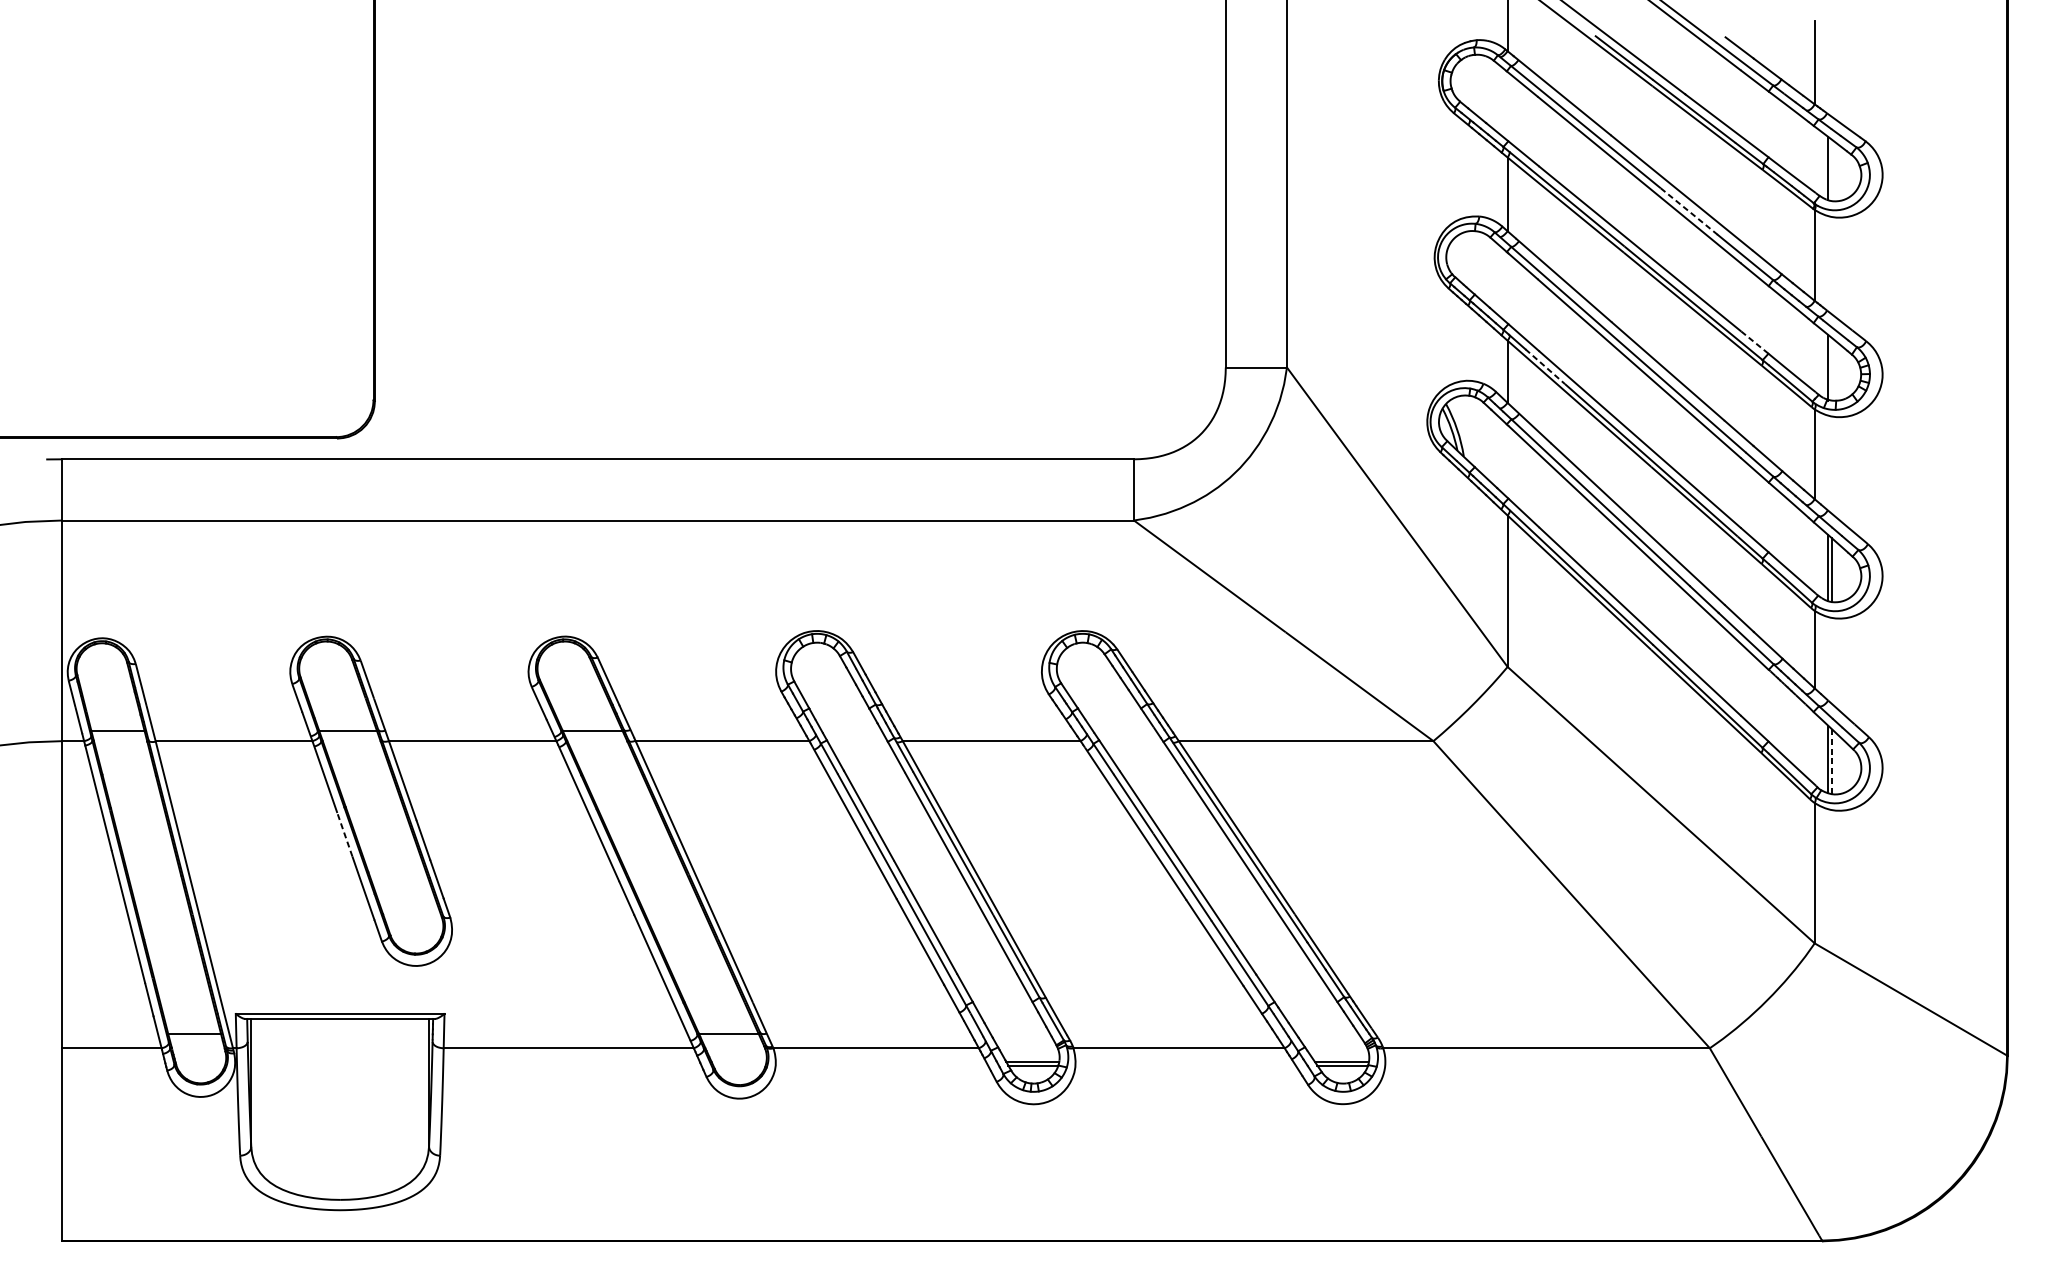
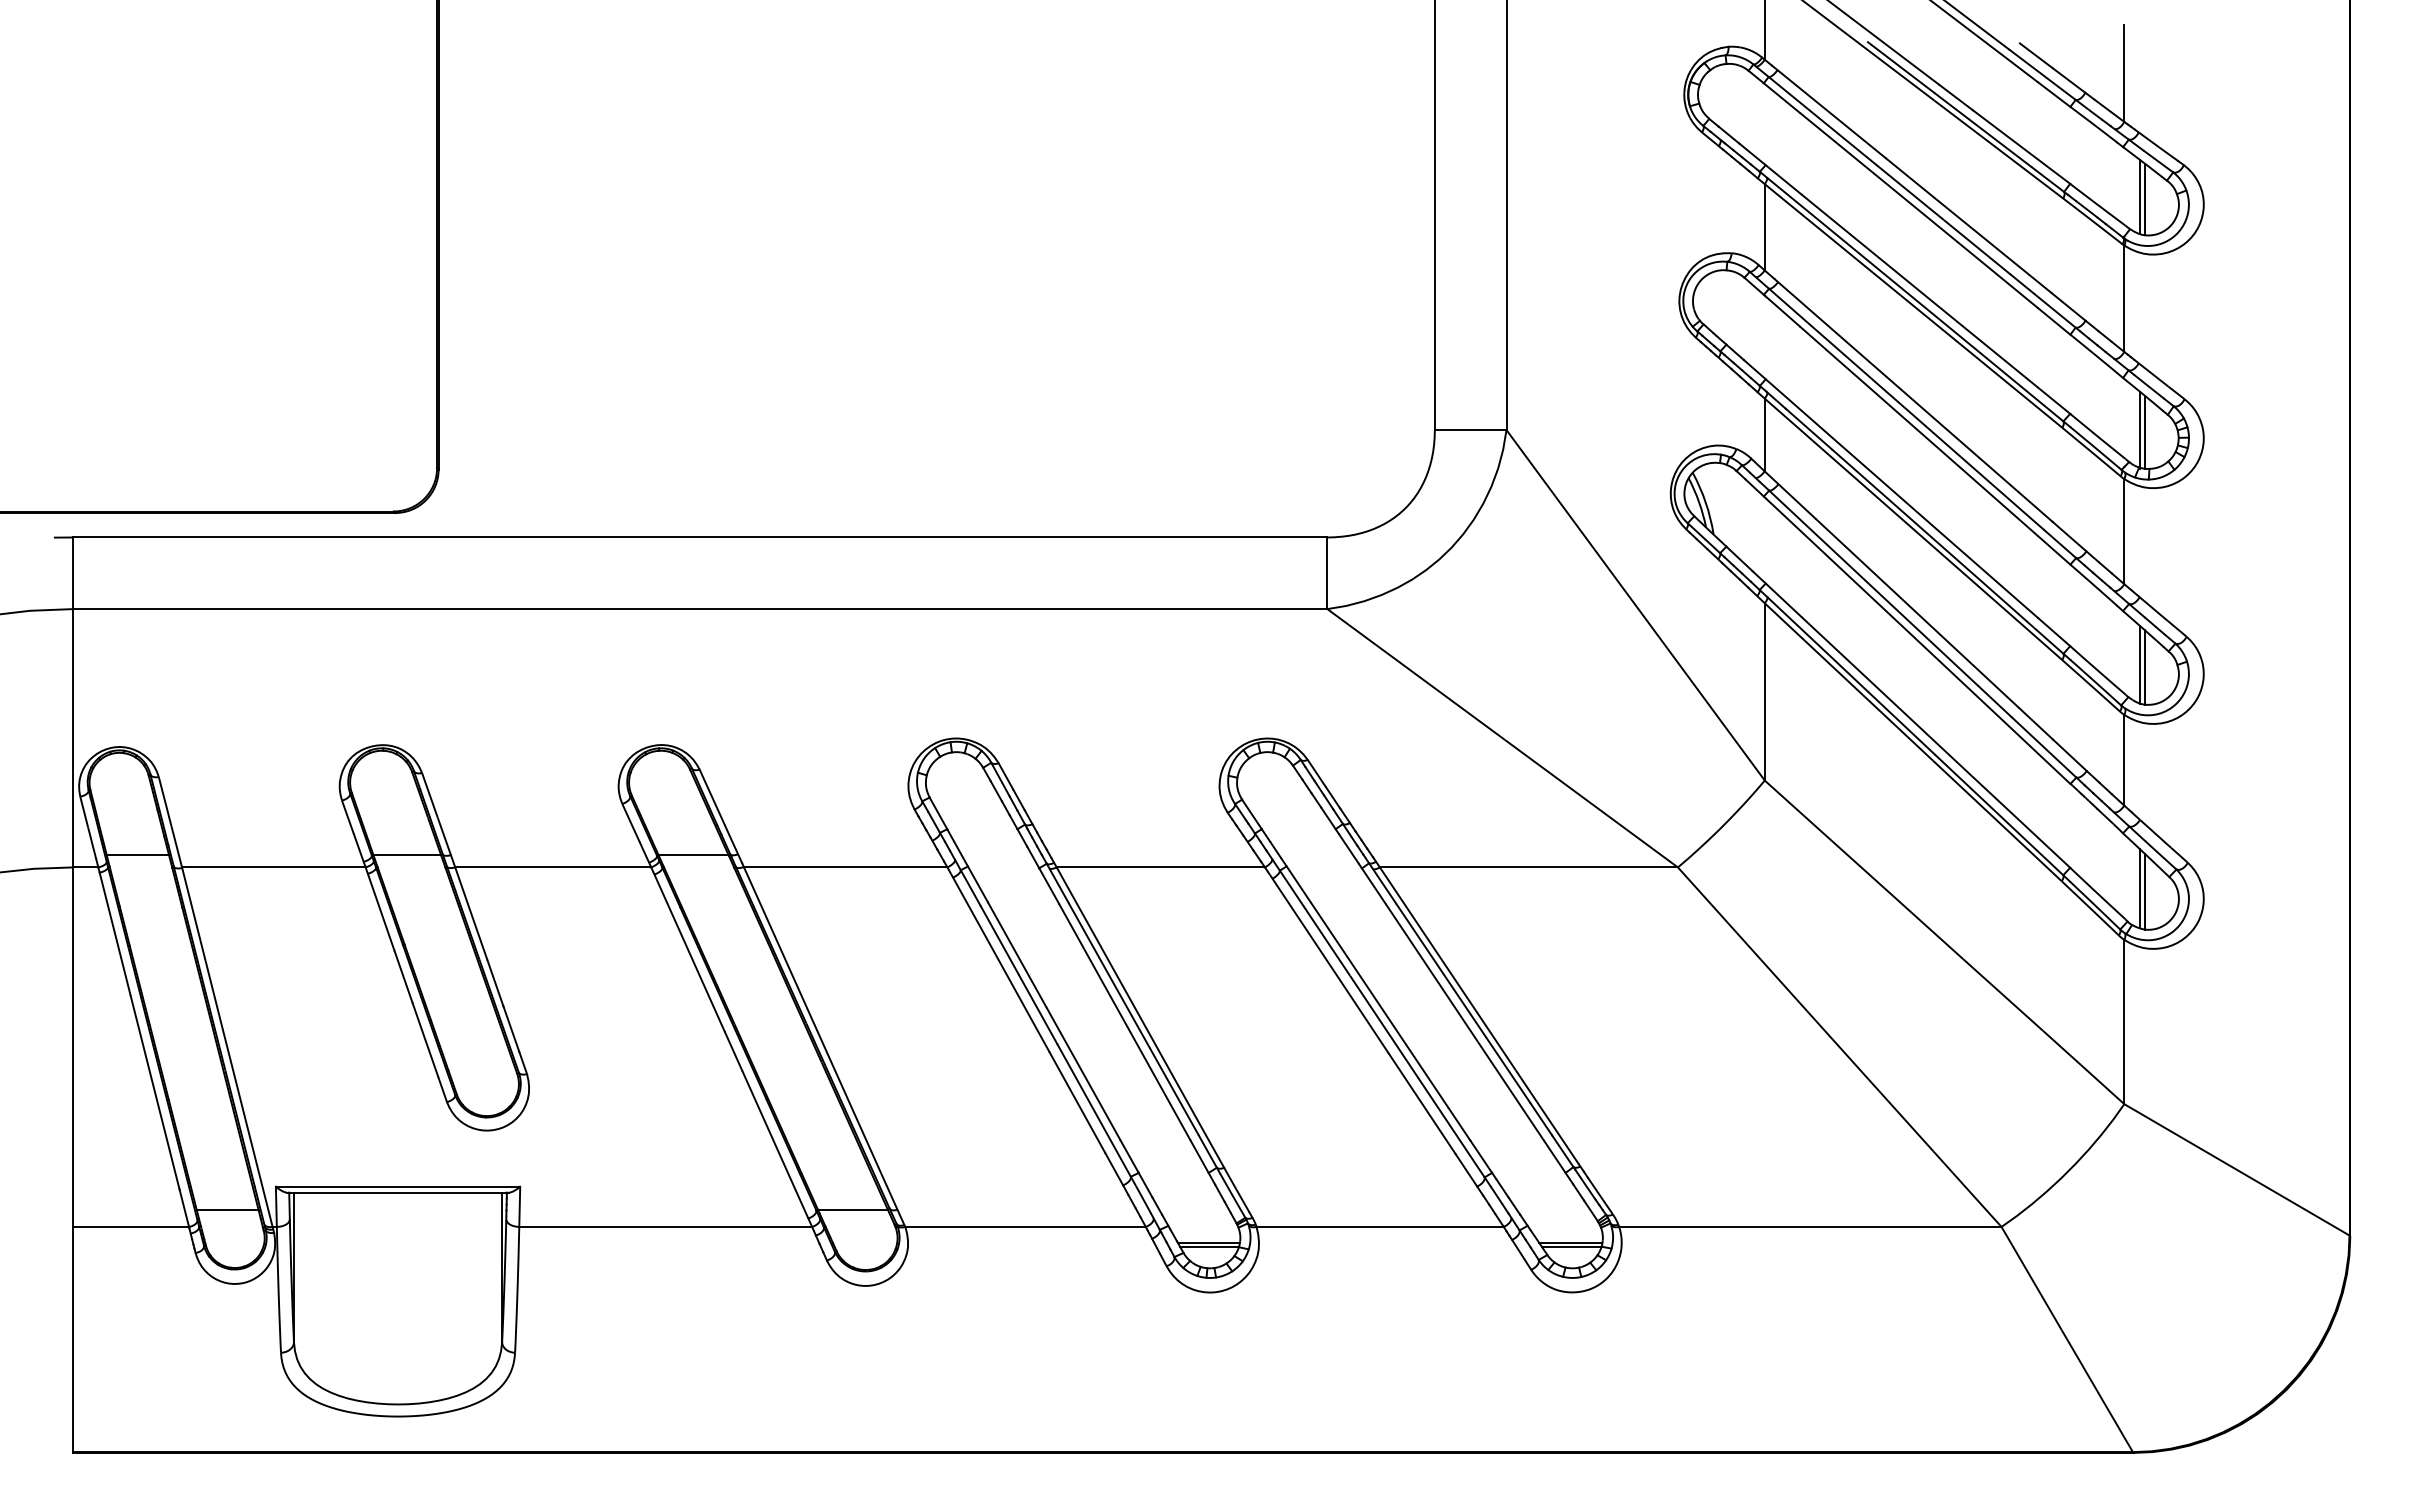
line: (1831, 170) -> (2144, 199), added
line: (1689, 211) -> (1977, 247), dashed -> solid
line: (1755, 342) -> (2054, 400), dashed -> solid
line: (1544, 367) -> (1808, 429), dashed -> solid
line: (1831, 368) -> (2144, 431), added
line: (1831, 761) -> (2144, 891), dashed -> solid
line: (344, 835) -> (403, 977), dashed -> solid

